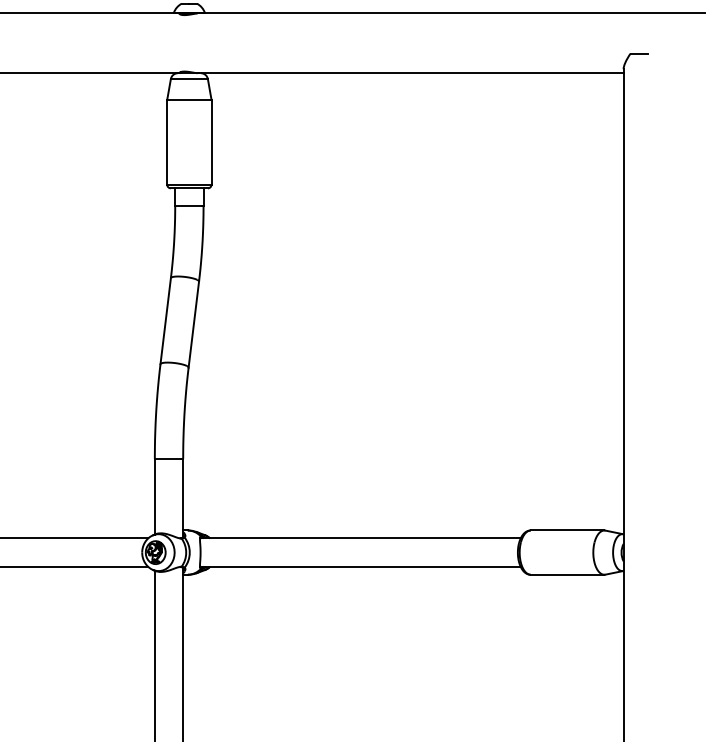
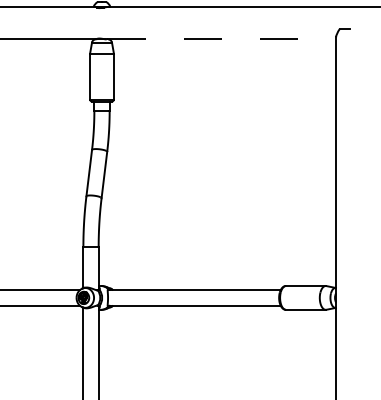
line: (412, 73) -> (222, 39), solid -> dashed

